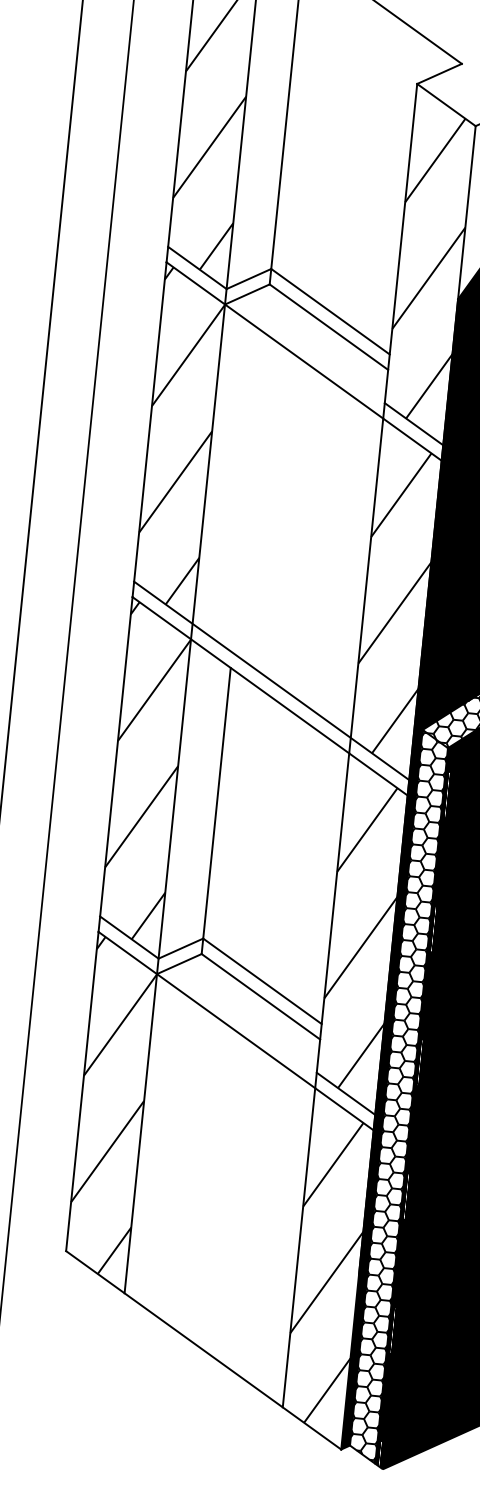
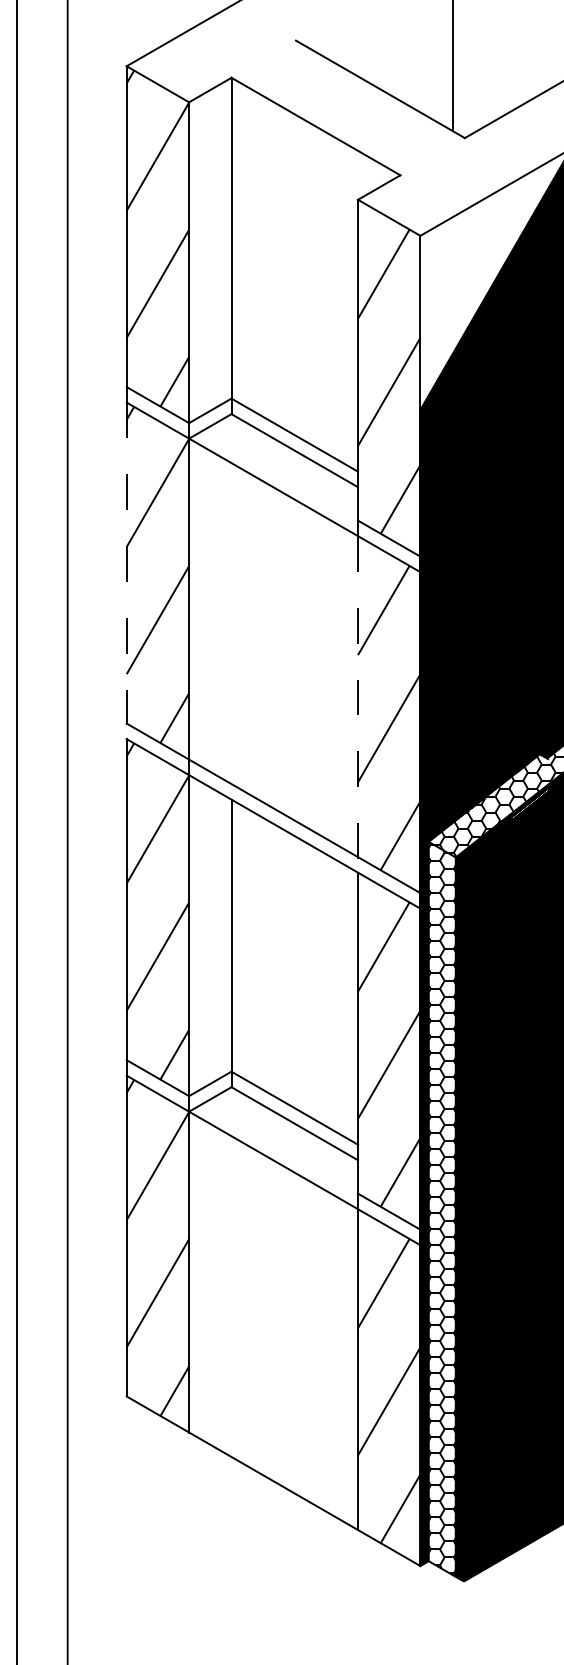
line: (149, 430) -> (126, 571), solid -> dashed
line: (366, 586) -> (358, 704), solid -> dashed

